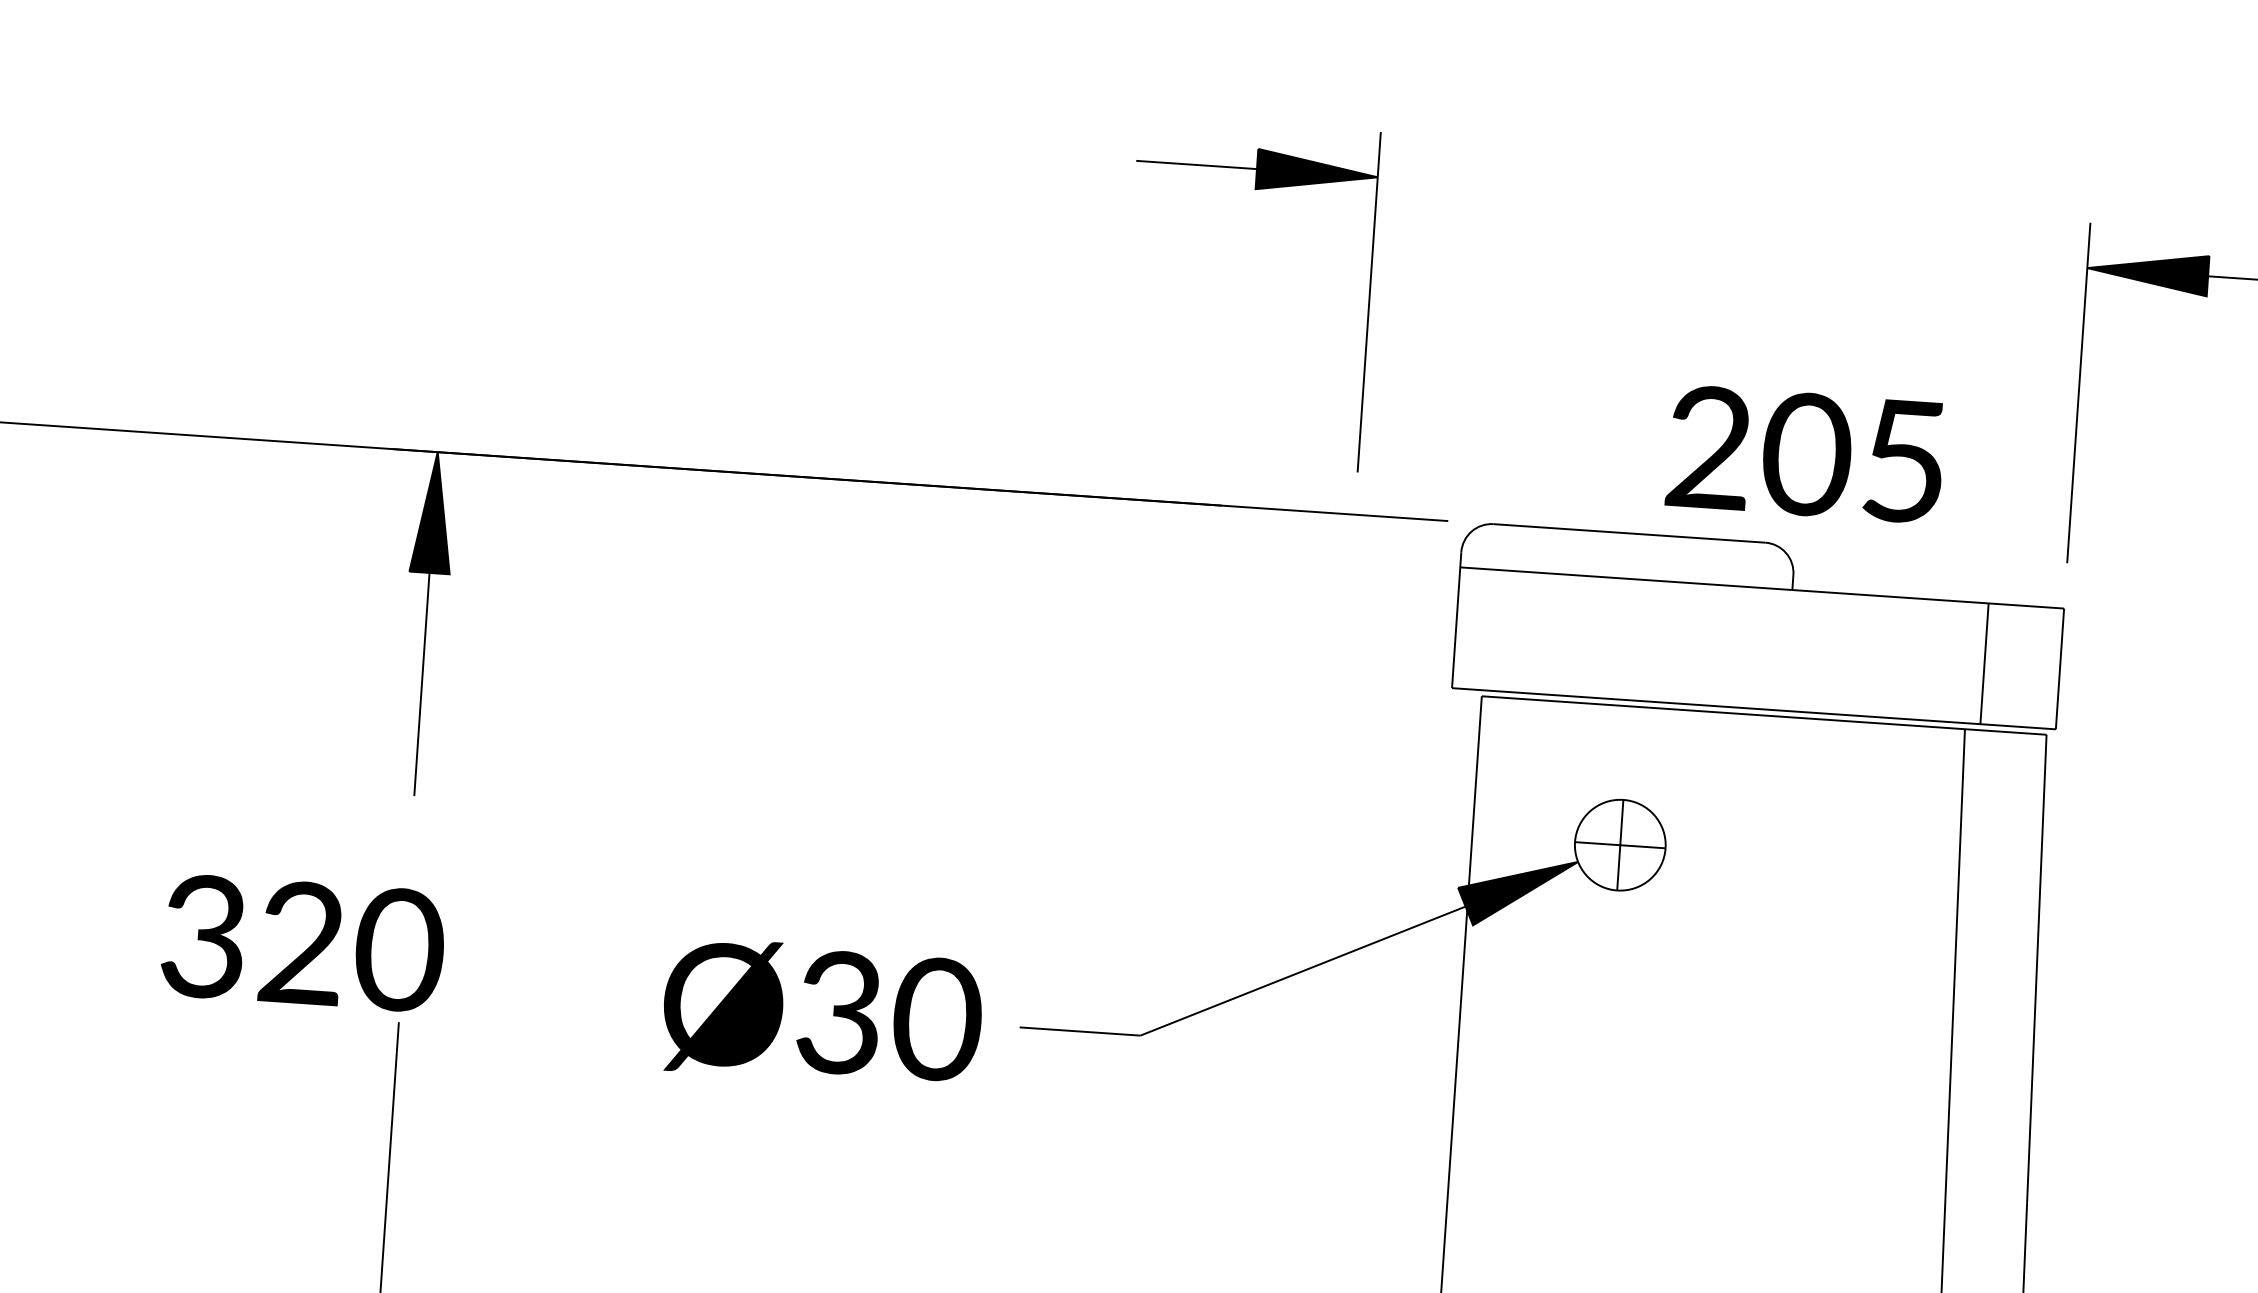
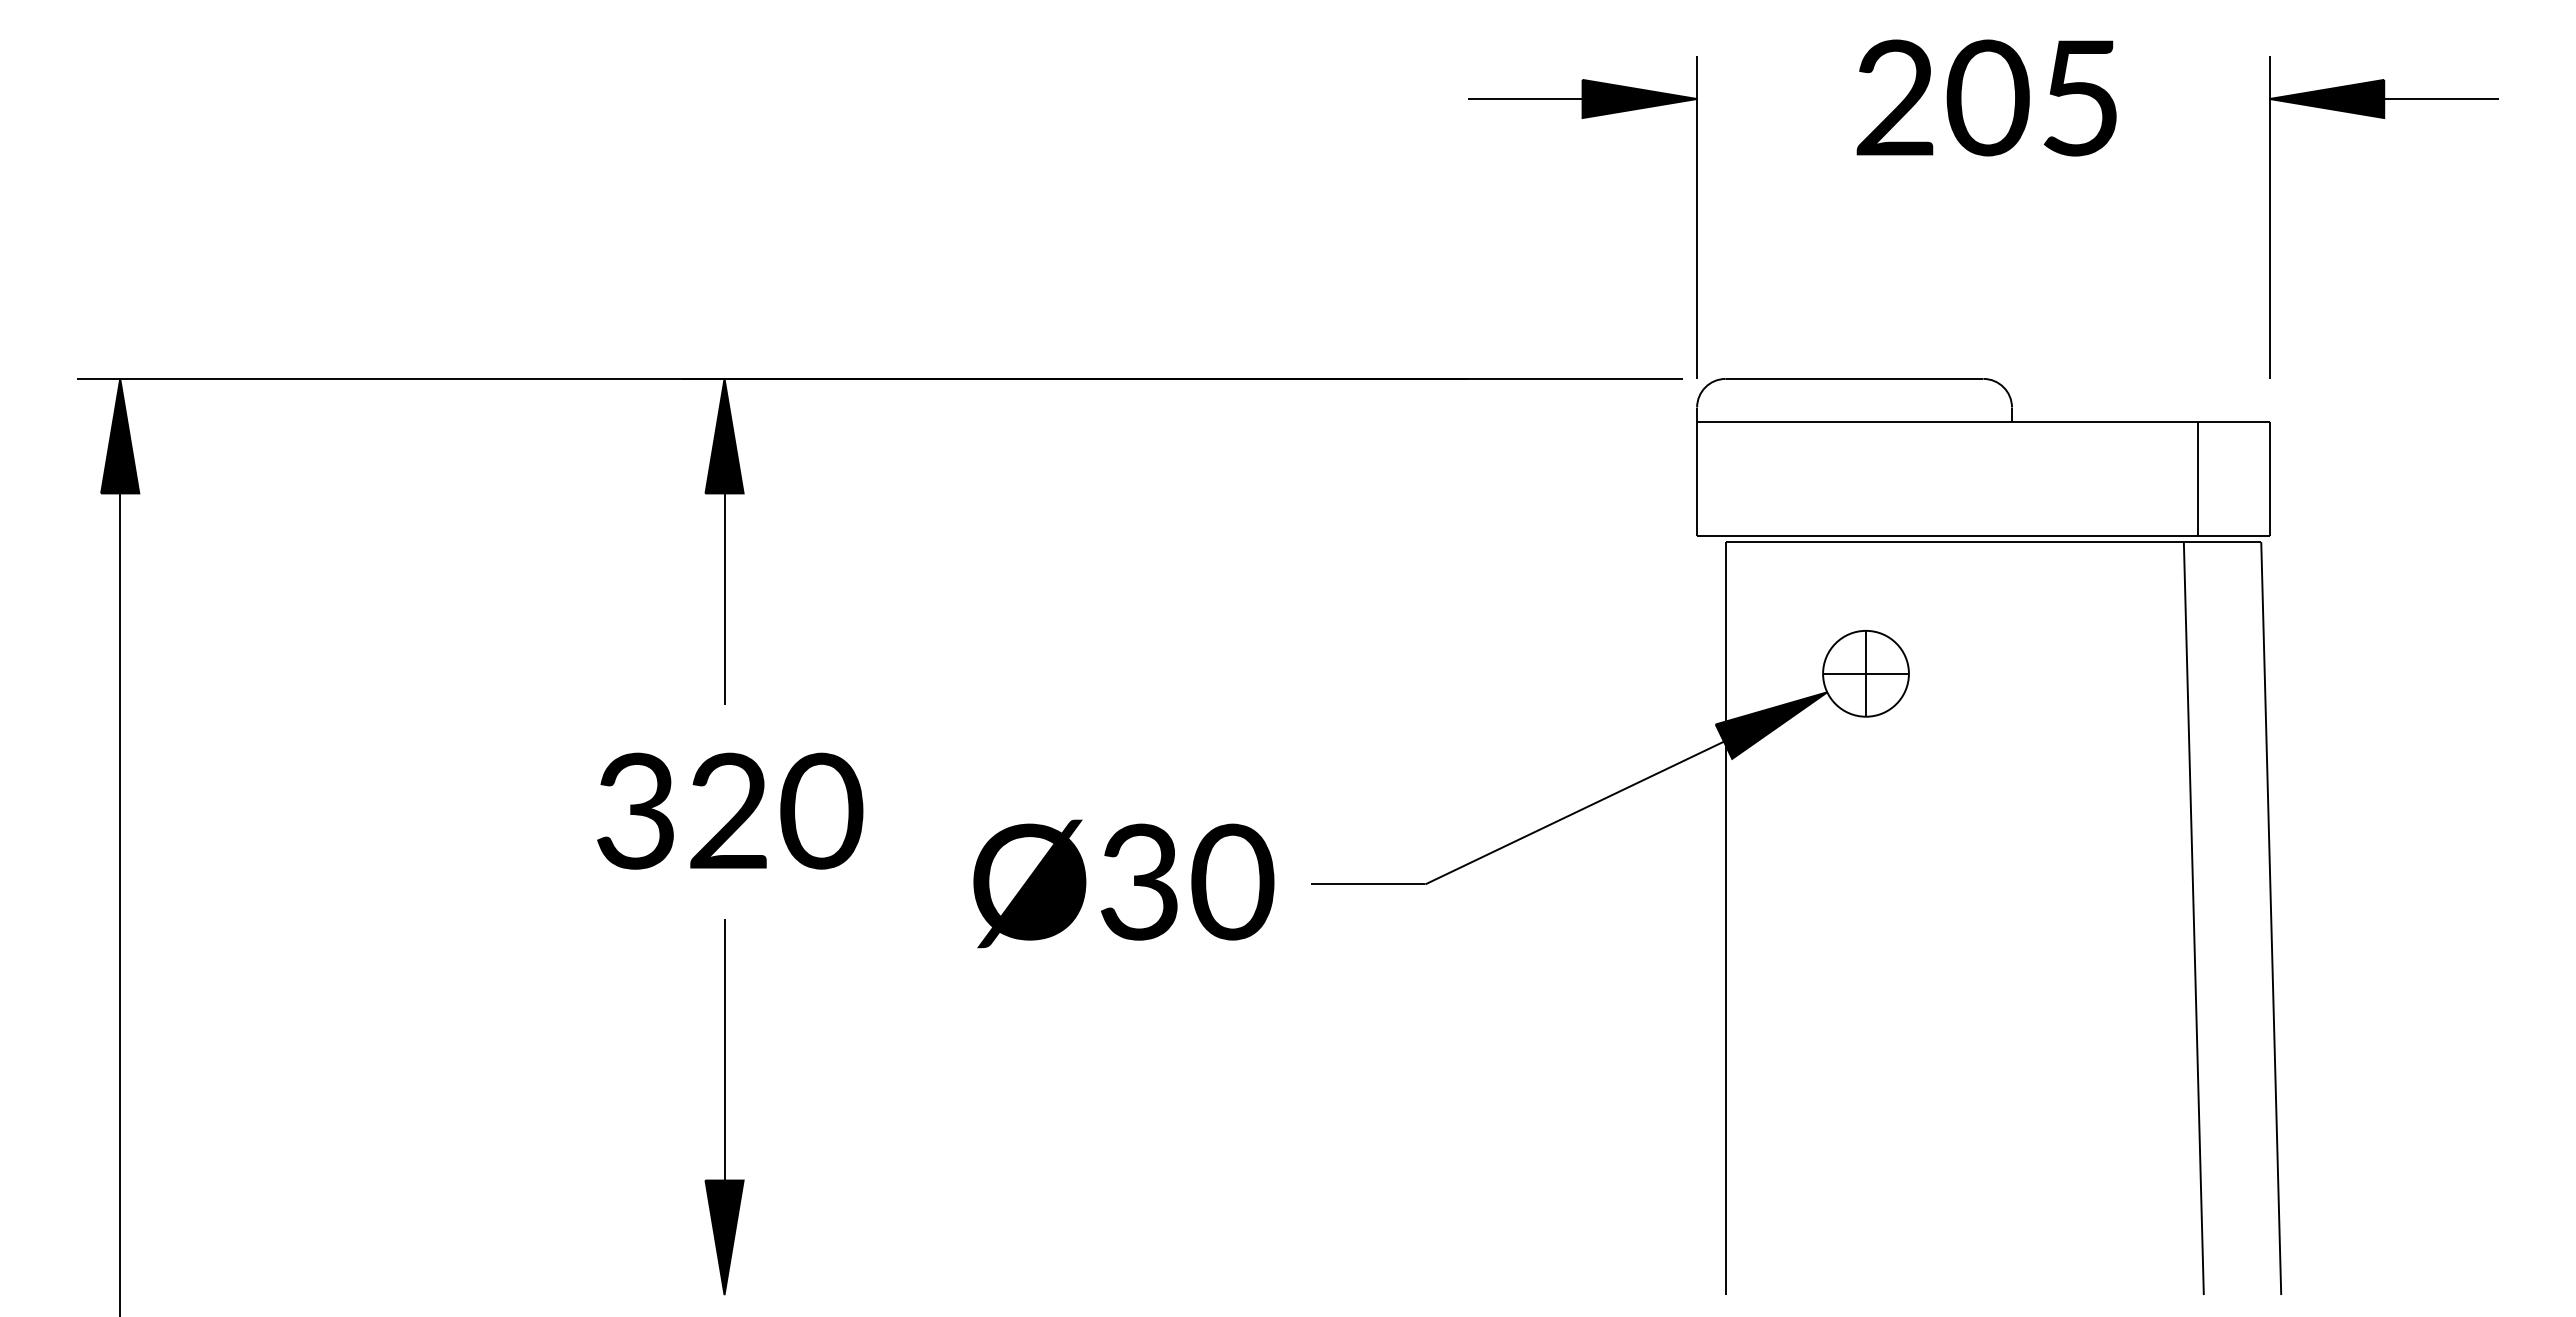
part: (1255, 189) -> (1582, 118), moved
text: (1805, 453) -> (1986, 97), moved
text: (303, 942) -> (730, 810), moved

